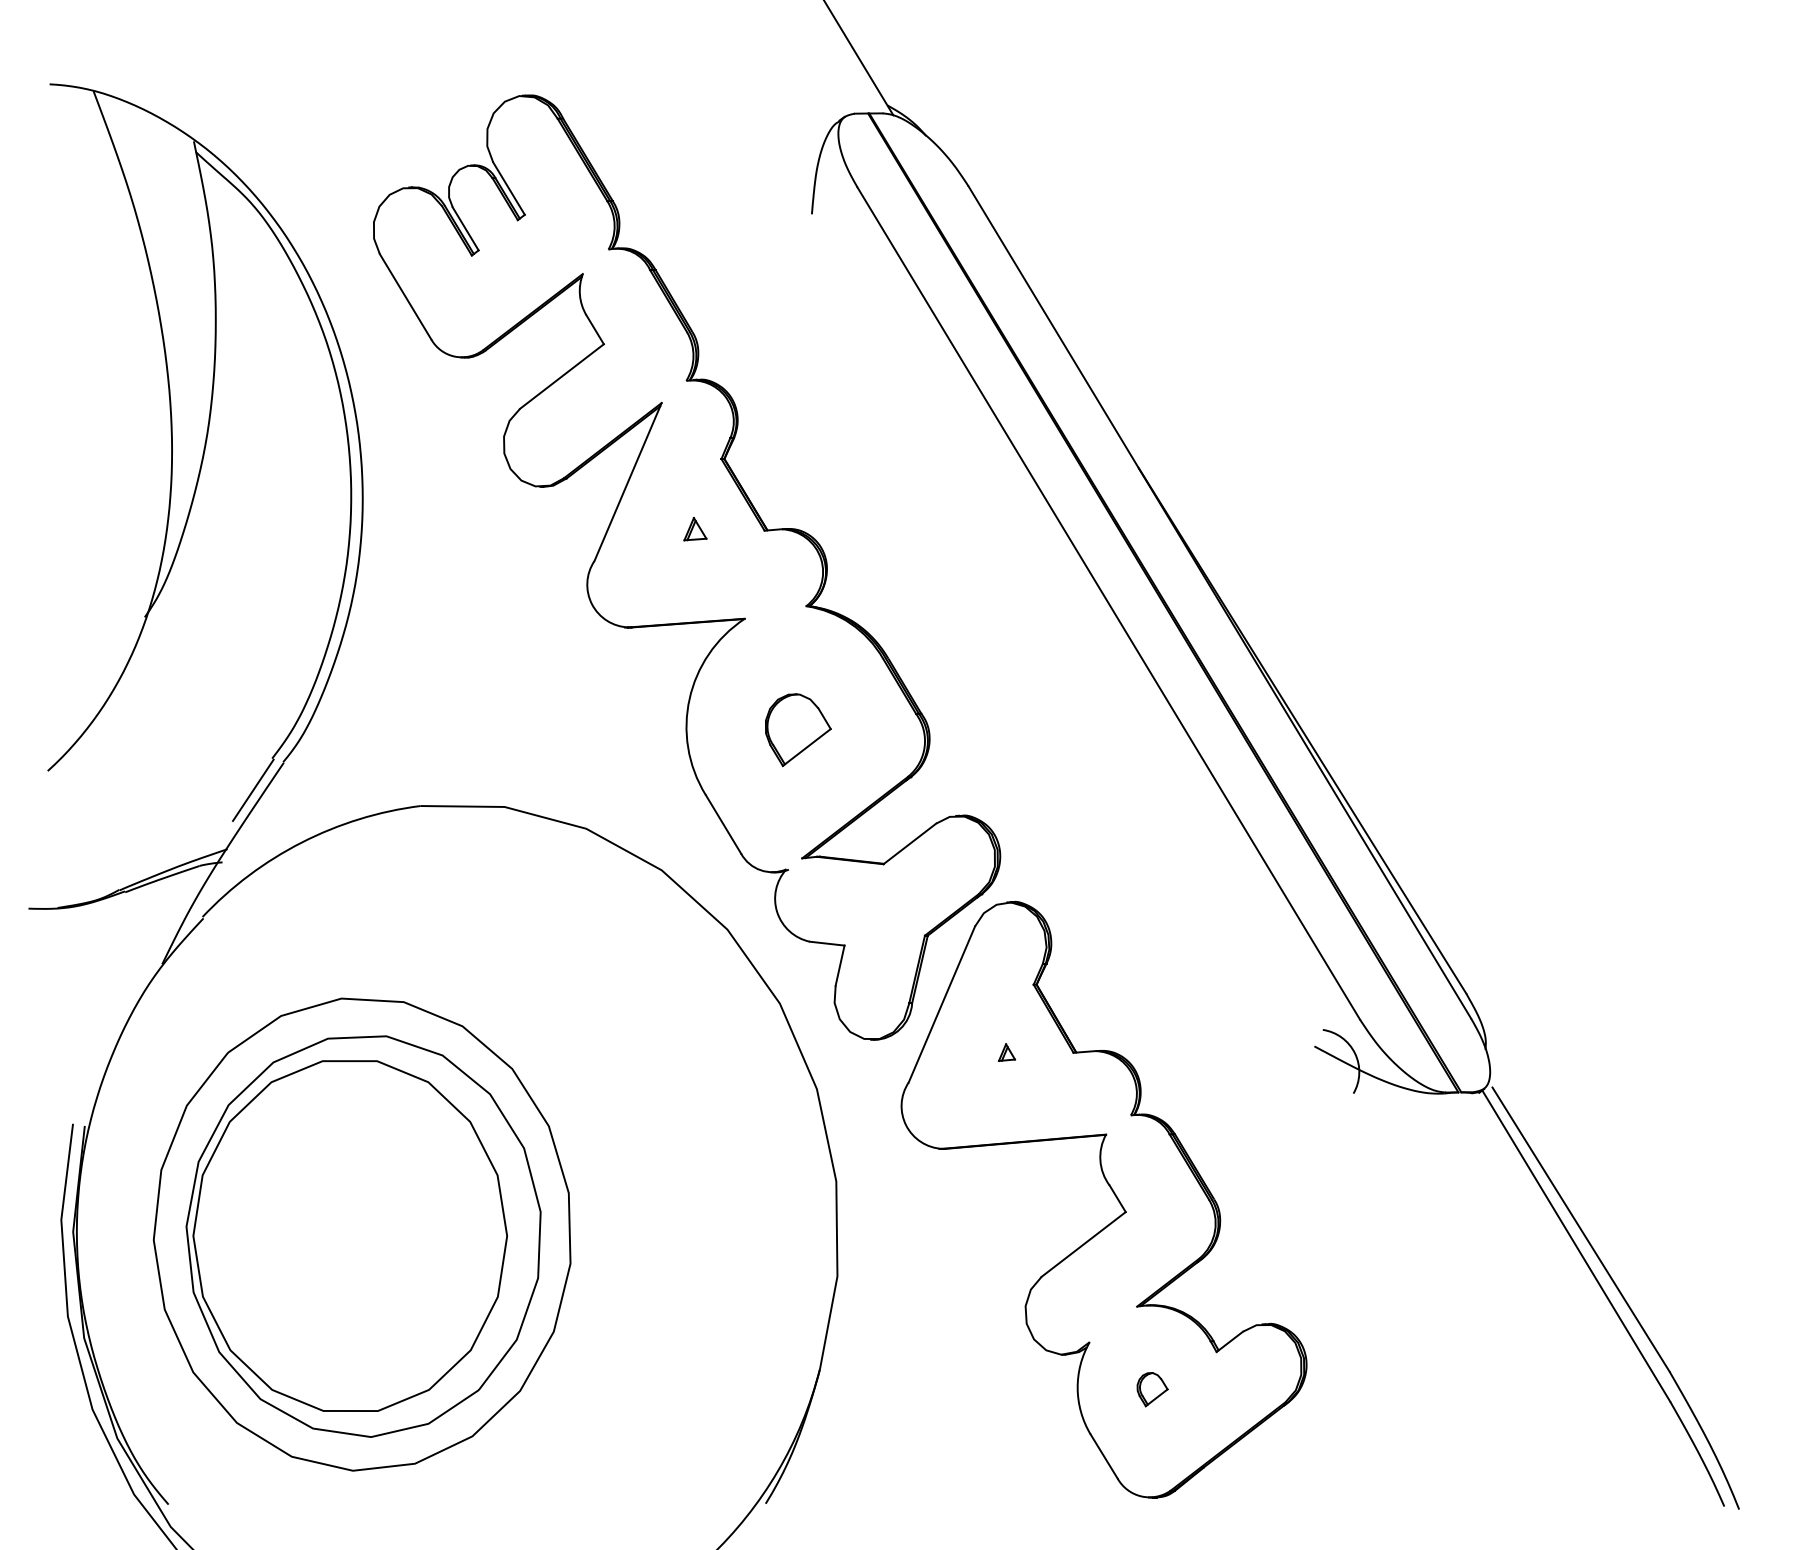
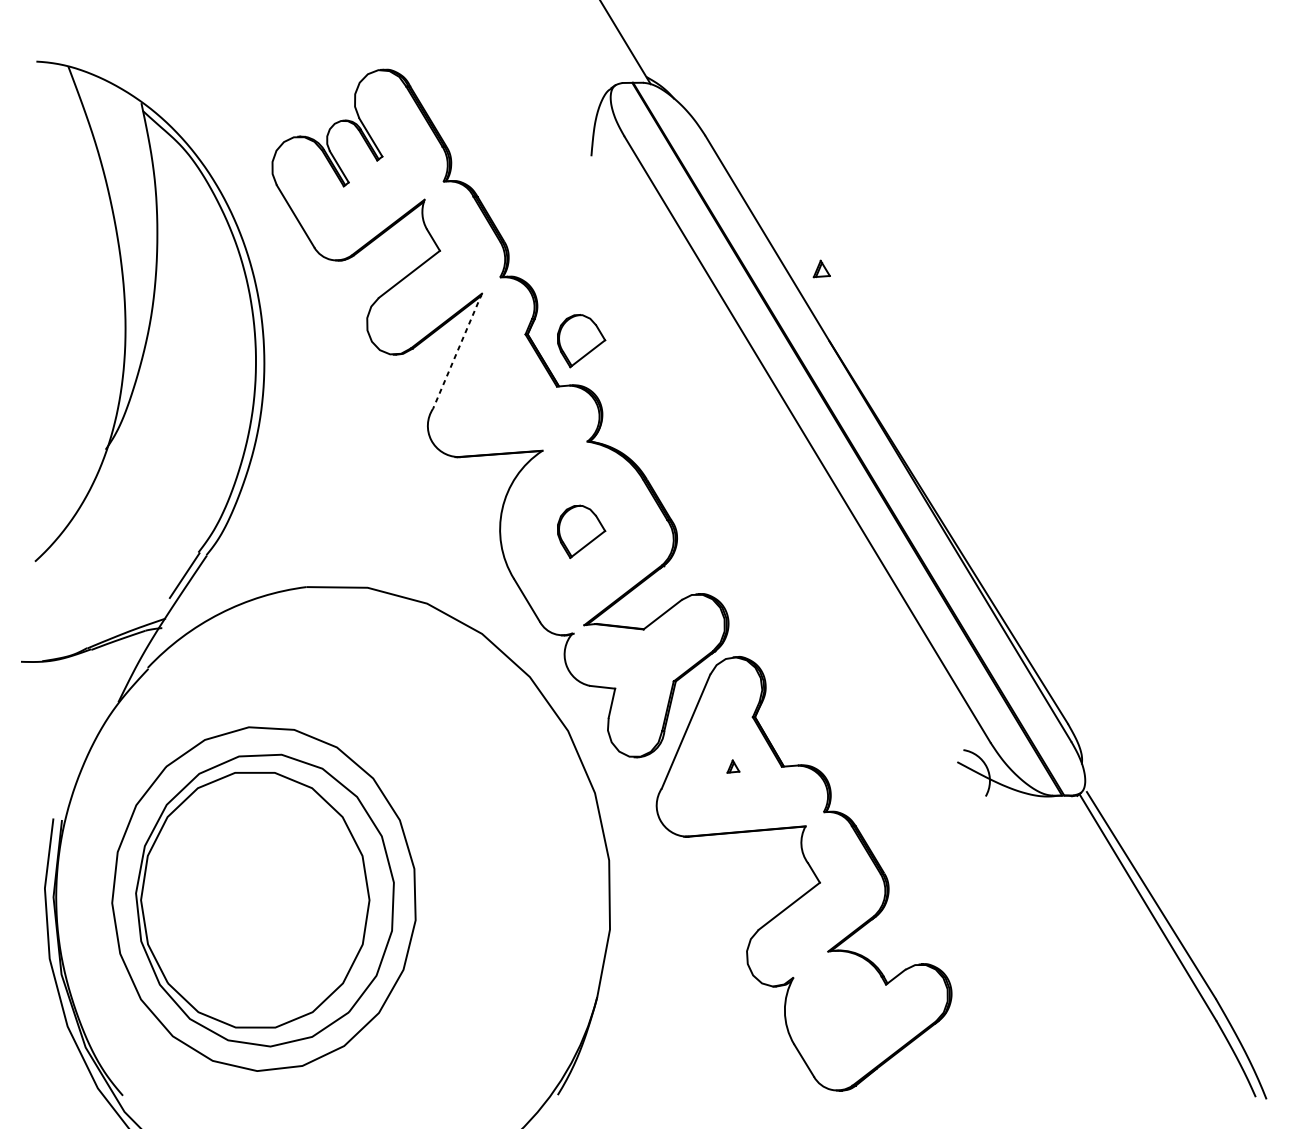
part: (798, 468) -> (581, 341), added
line: (628, 482) -> (457, 351), solid -> dashed
part: (695, 529) -> (821, 269), moved
part: (1152, 1389) -> (839, 1011), removed

